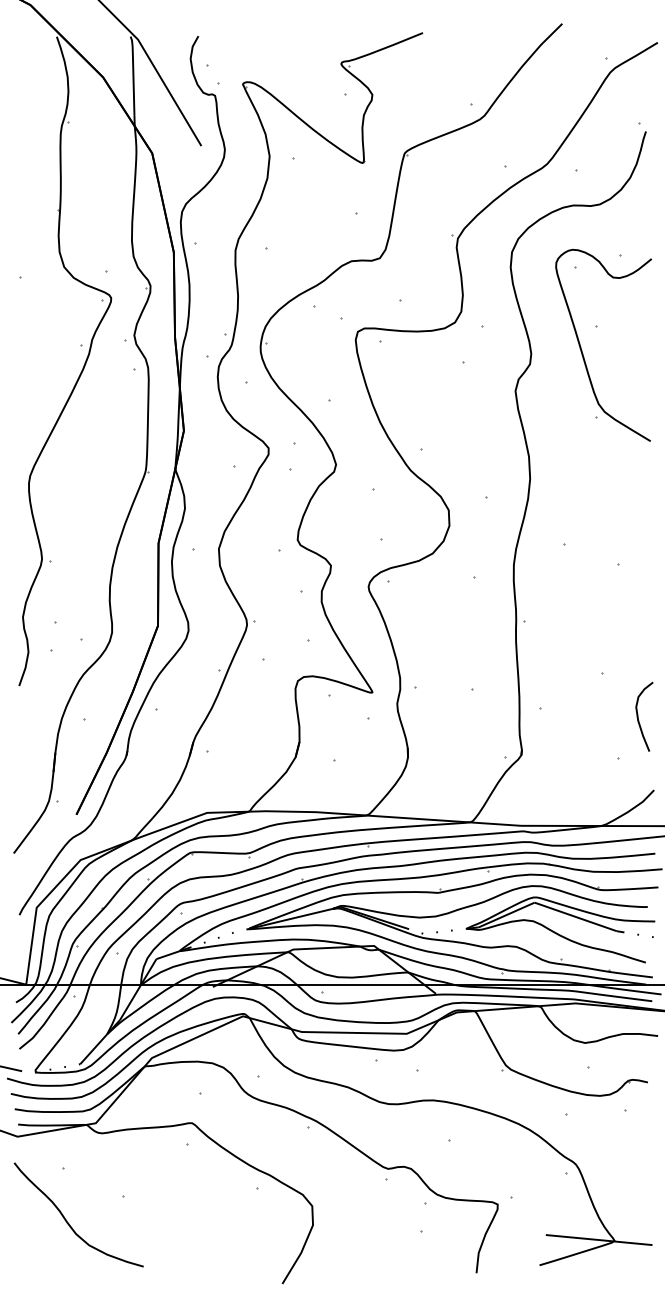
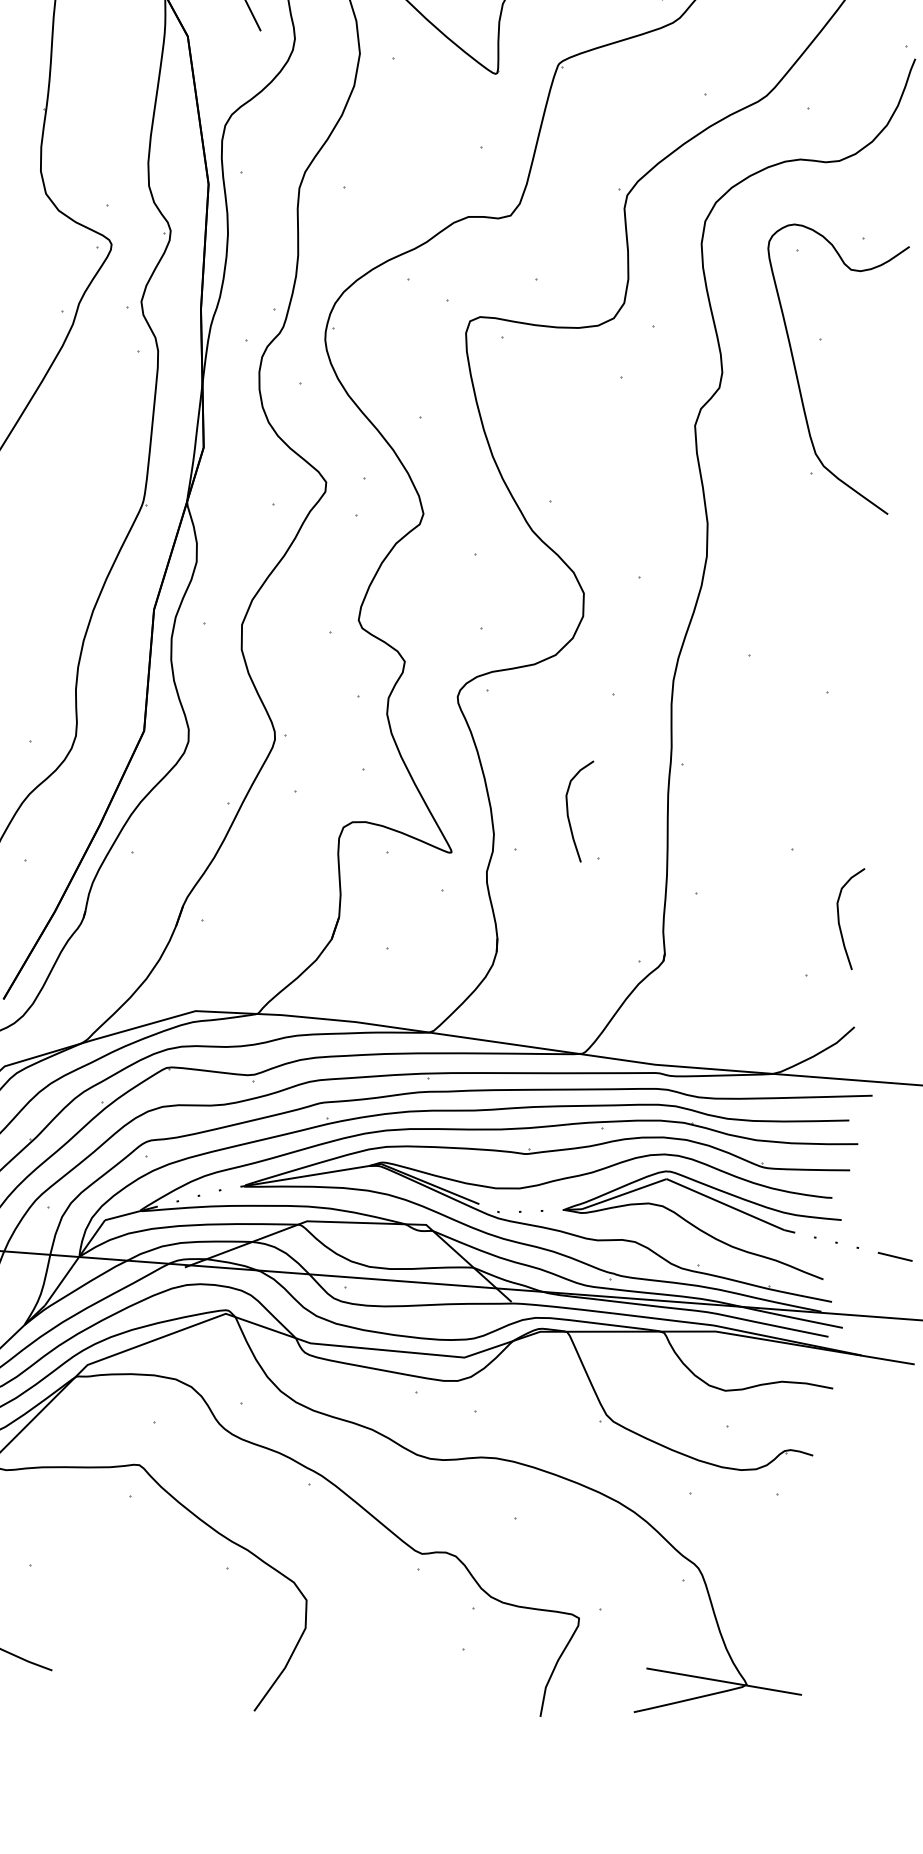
curve: (449, 657) -> (568, 809), added

